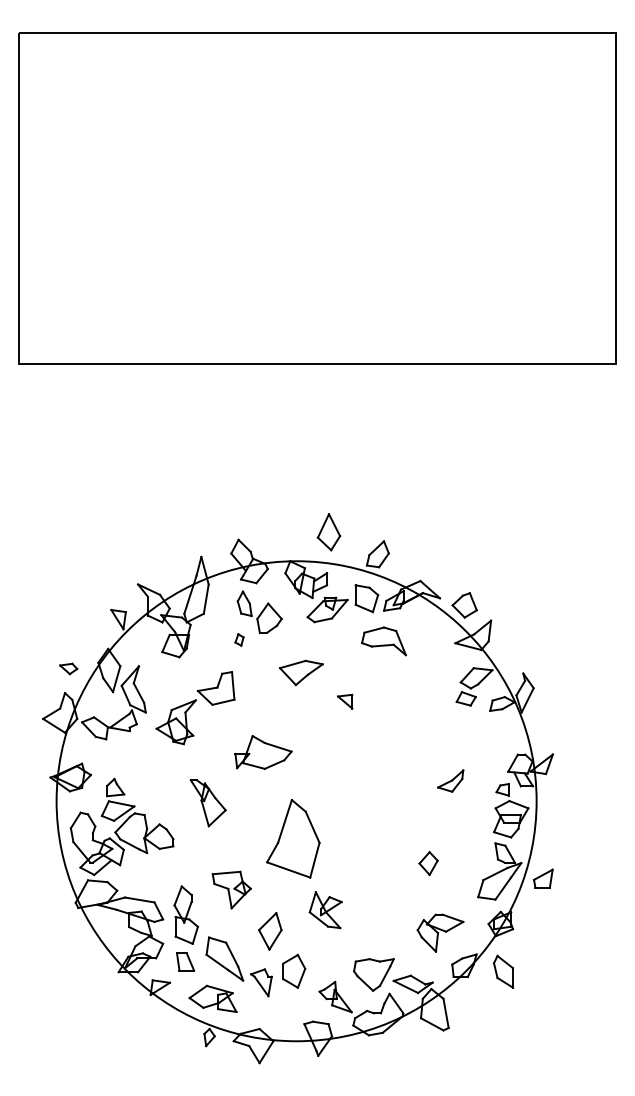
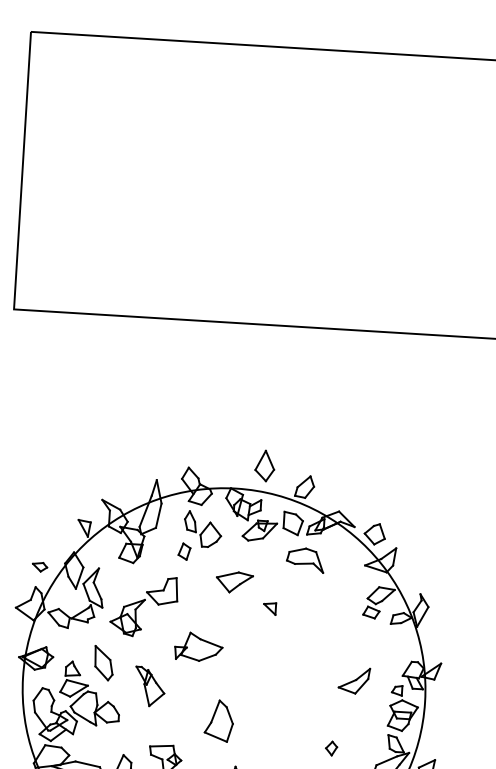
part: (239, 639) -> (184, 551), size x1.67
part: (151, 778) -> (103, 663), added
part: (450, 780) -> (354, 680), size x1.43
part: (292, 838) -> (218, 720), size x0.62
part: (428, 863) -> (331, 748), size x0.71

